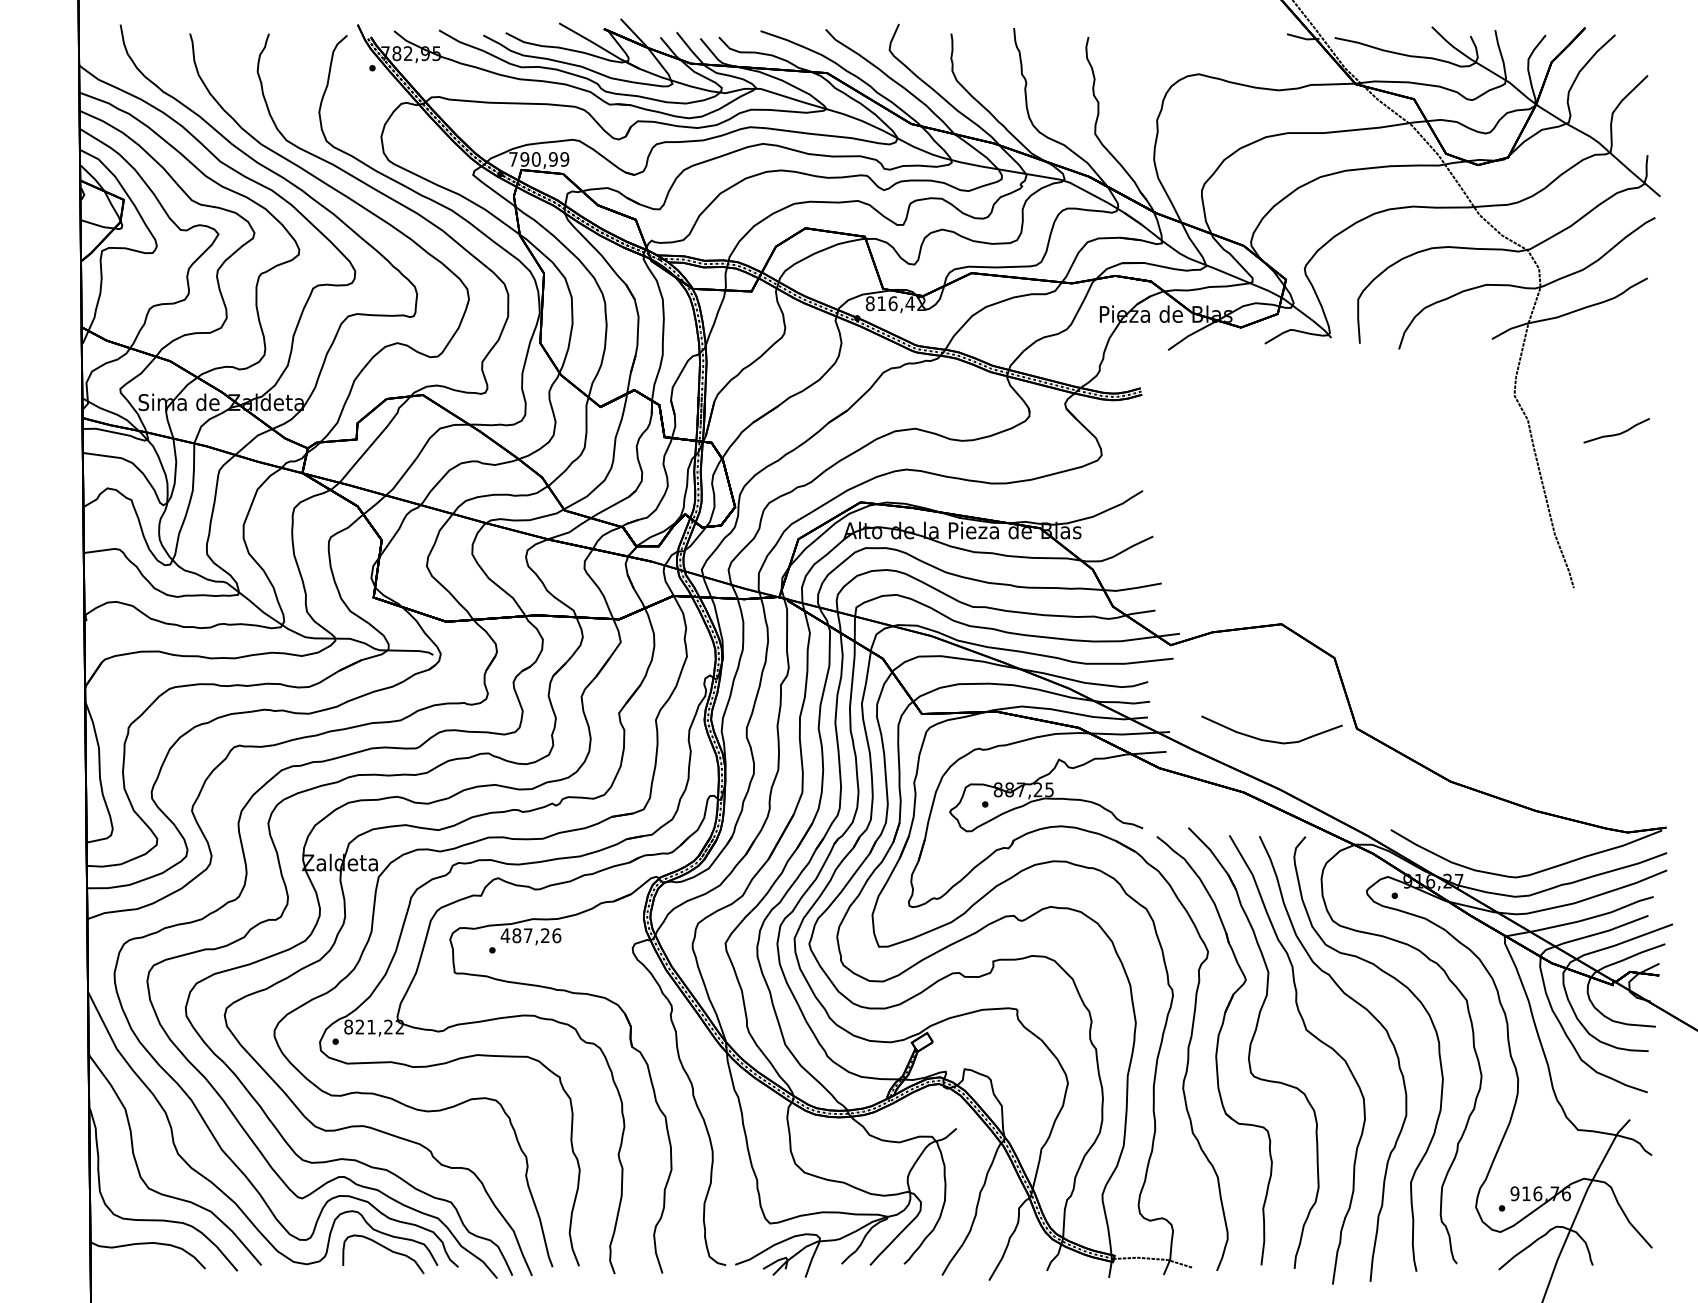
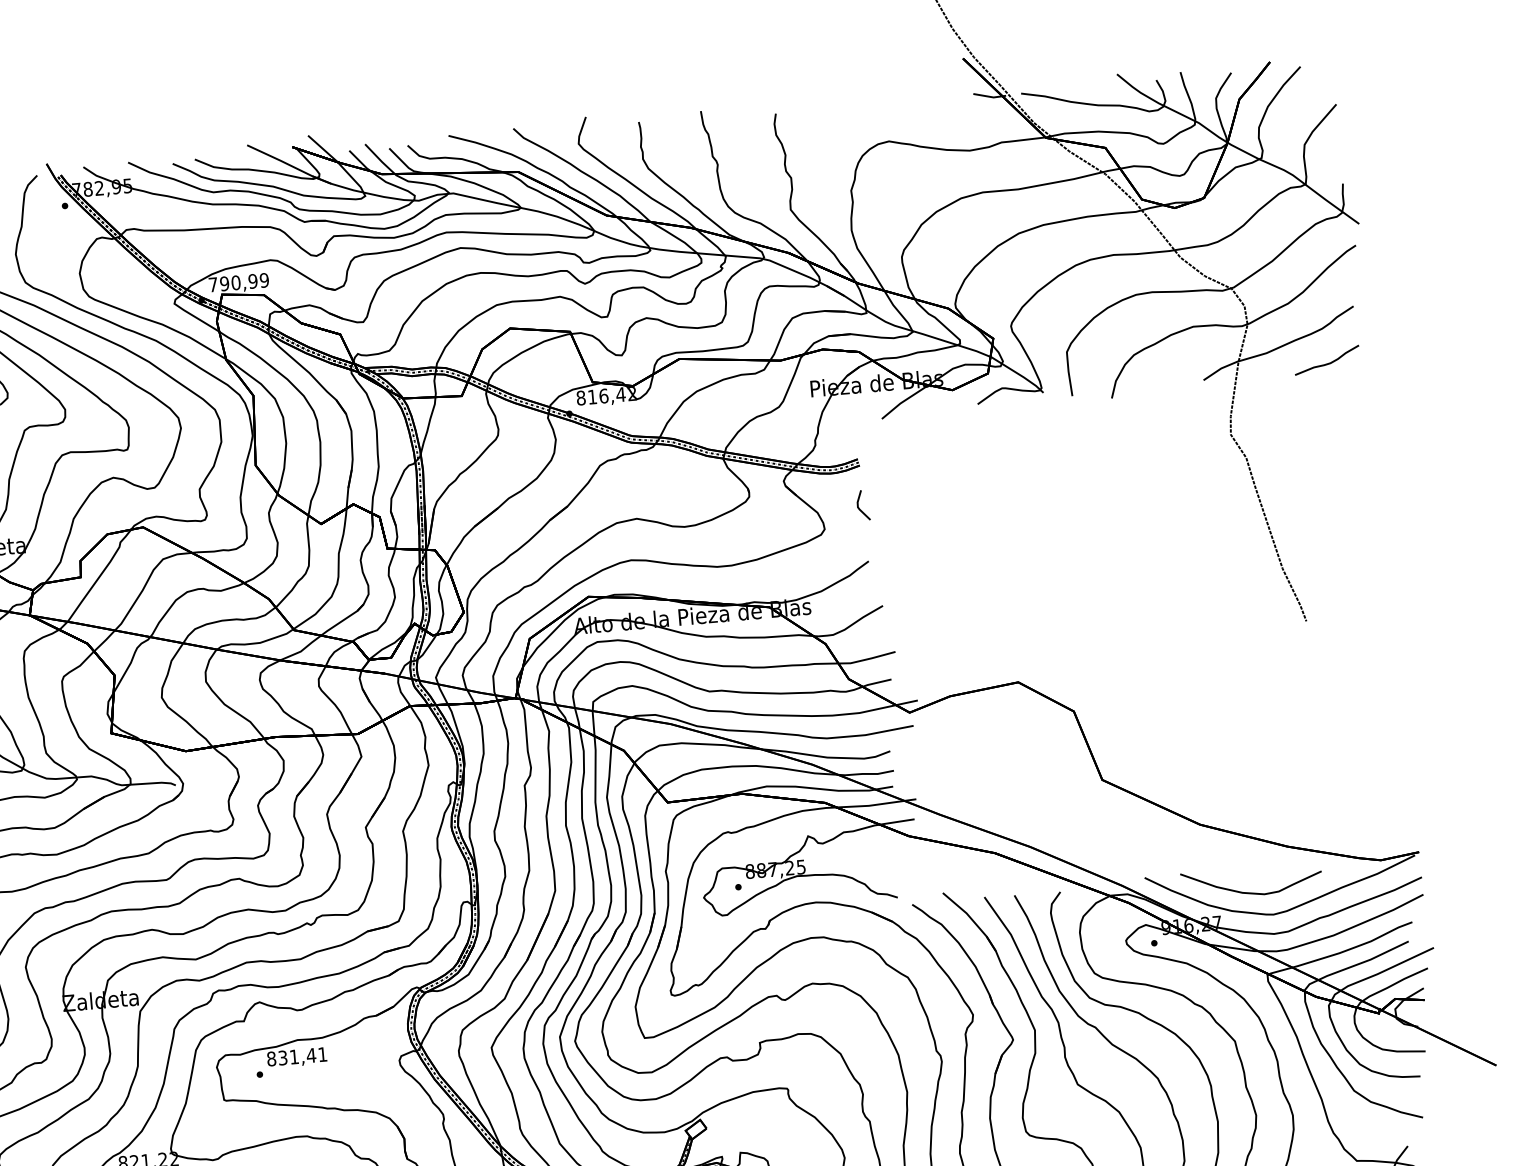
curve: (1616, 433) -> (1327, 363), moved
line: (1138, 436) -> (859, 507), added
curve: (1271, 740) -> (1252, 892), moved
text: (530, 935) -> (296, 1056), 487,26 -> 831,41

